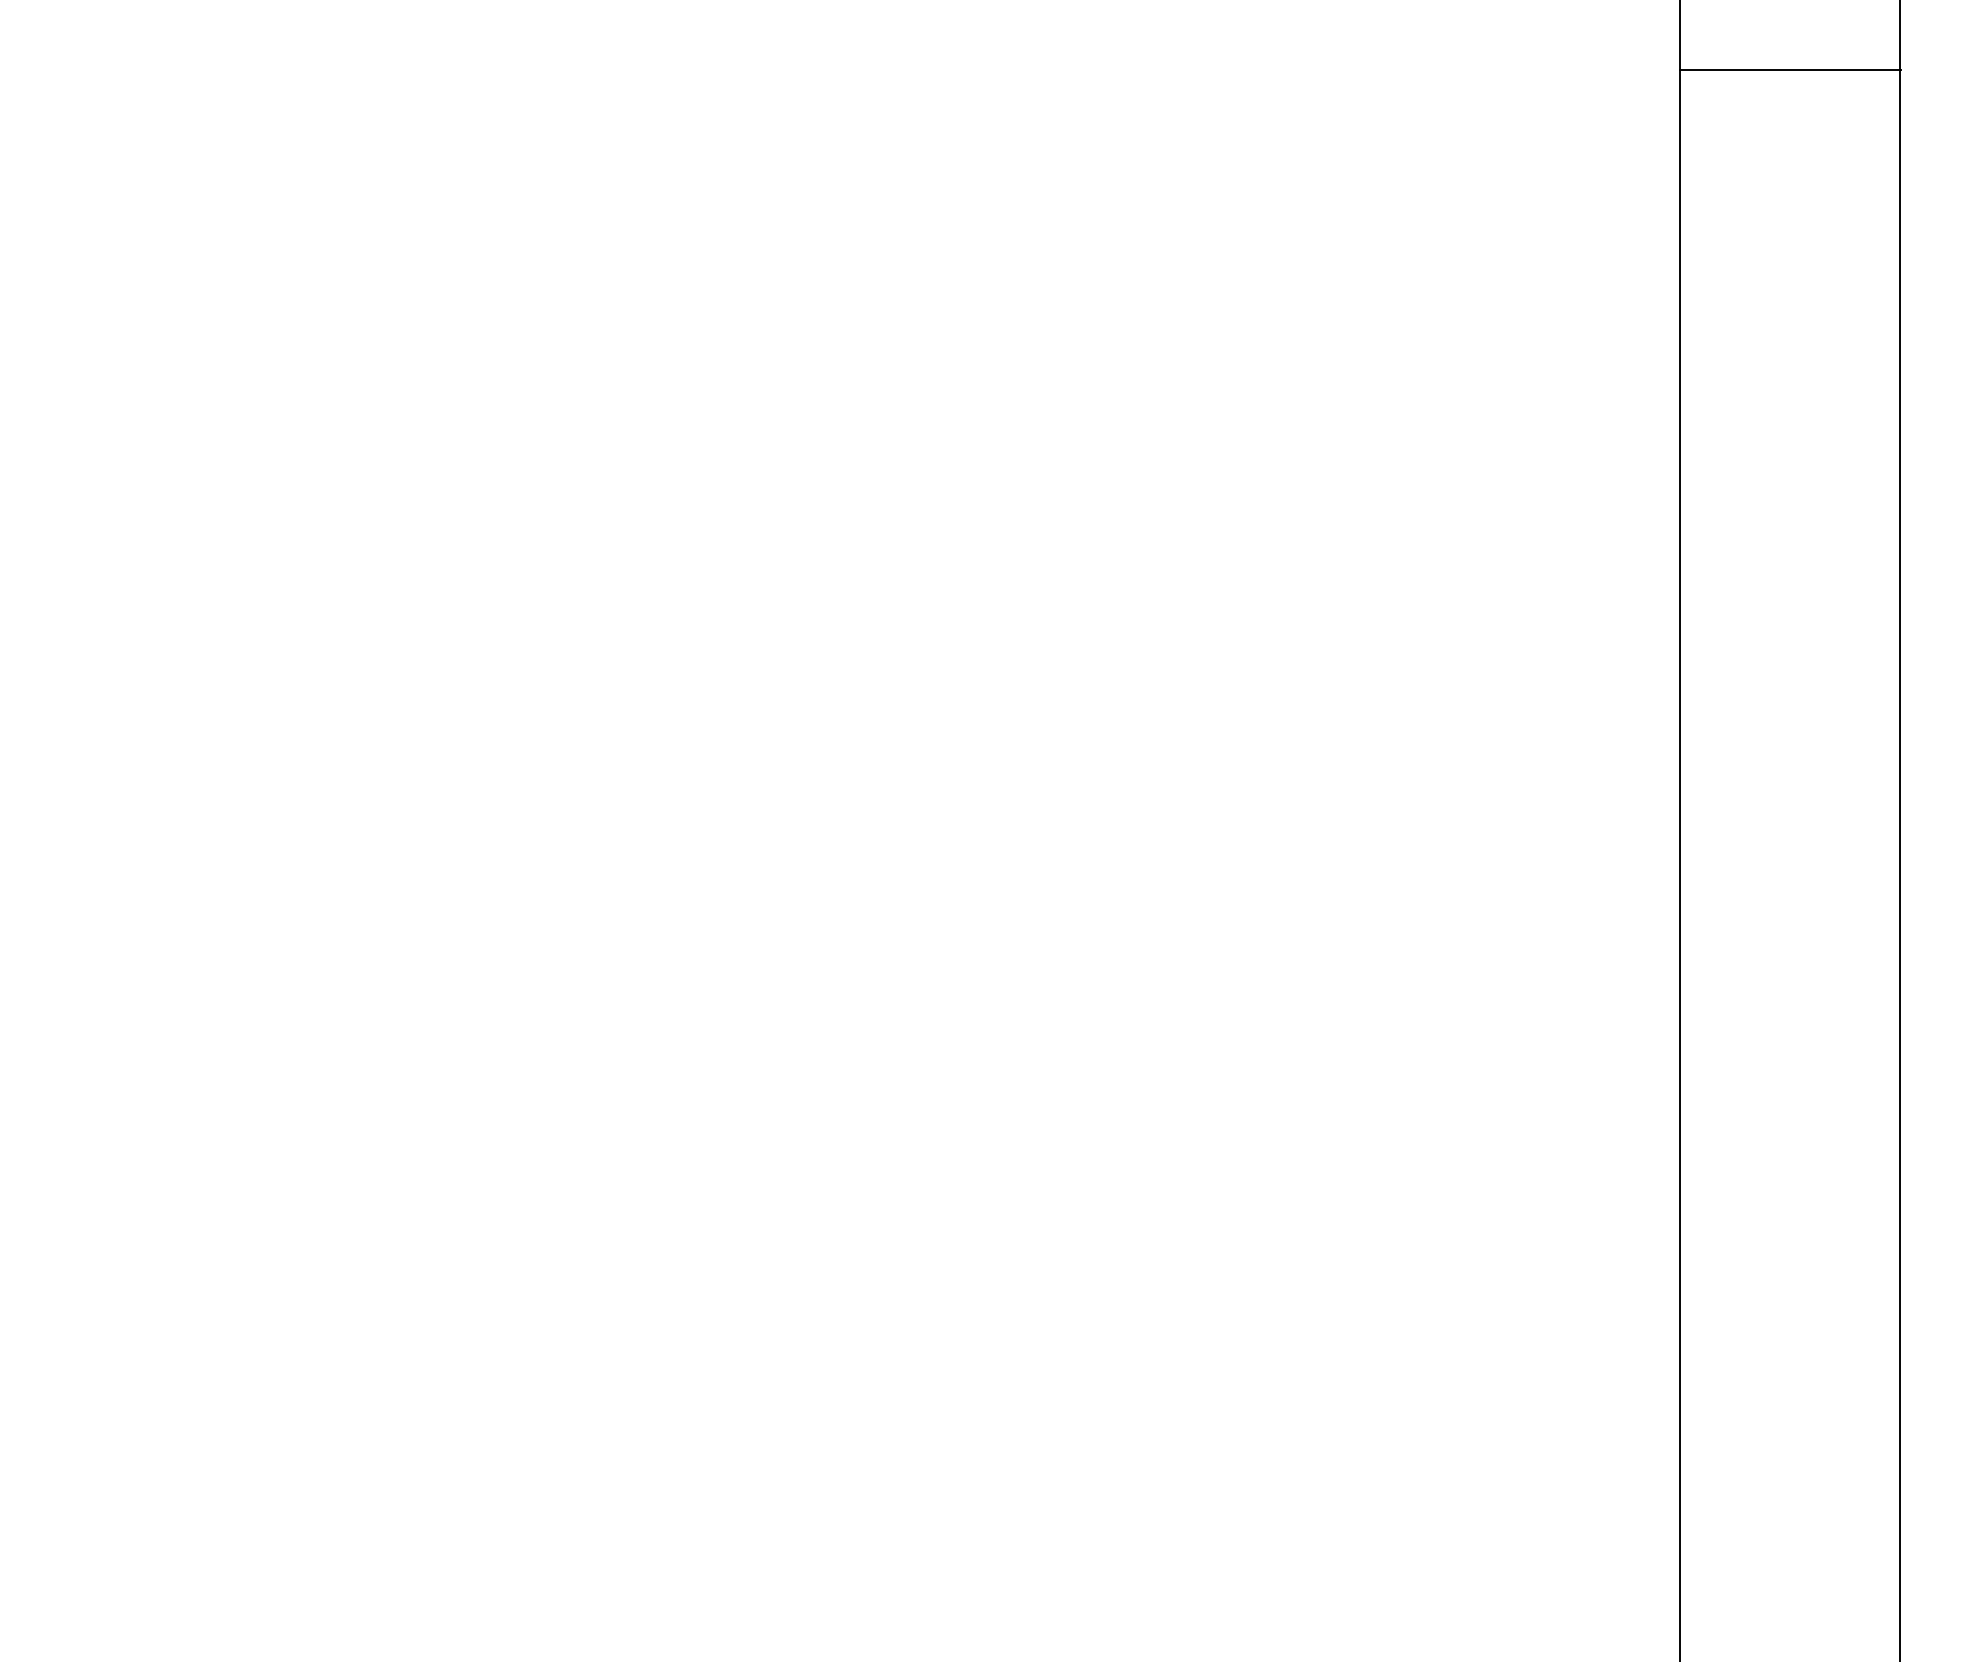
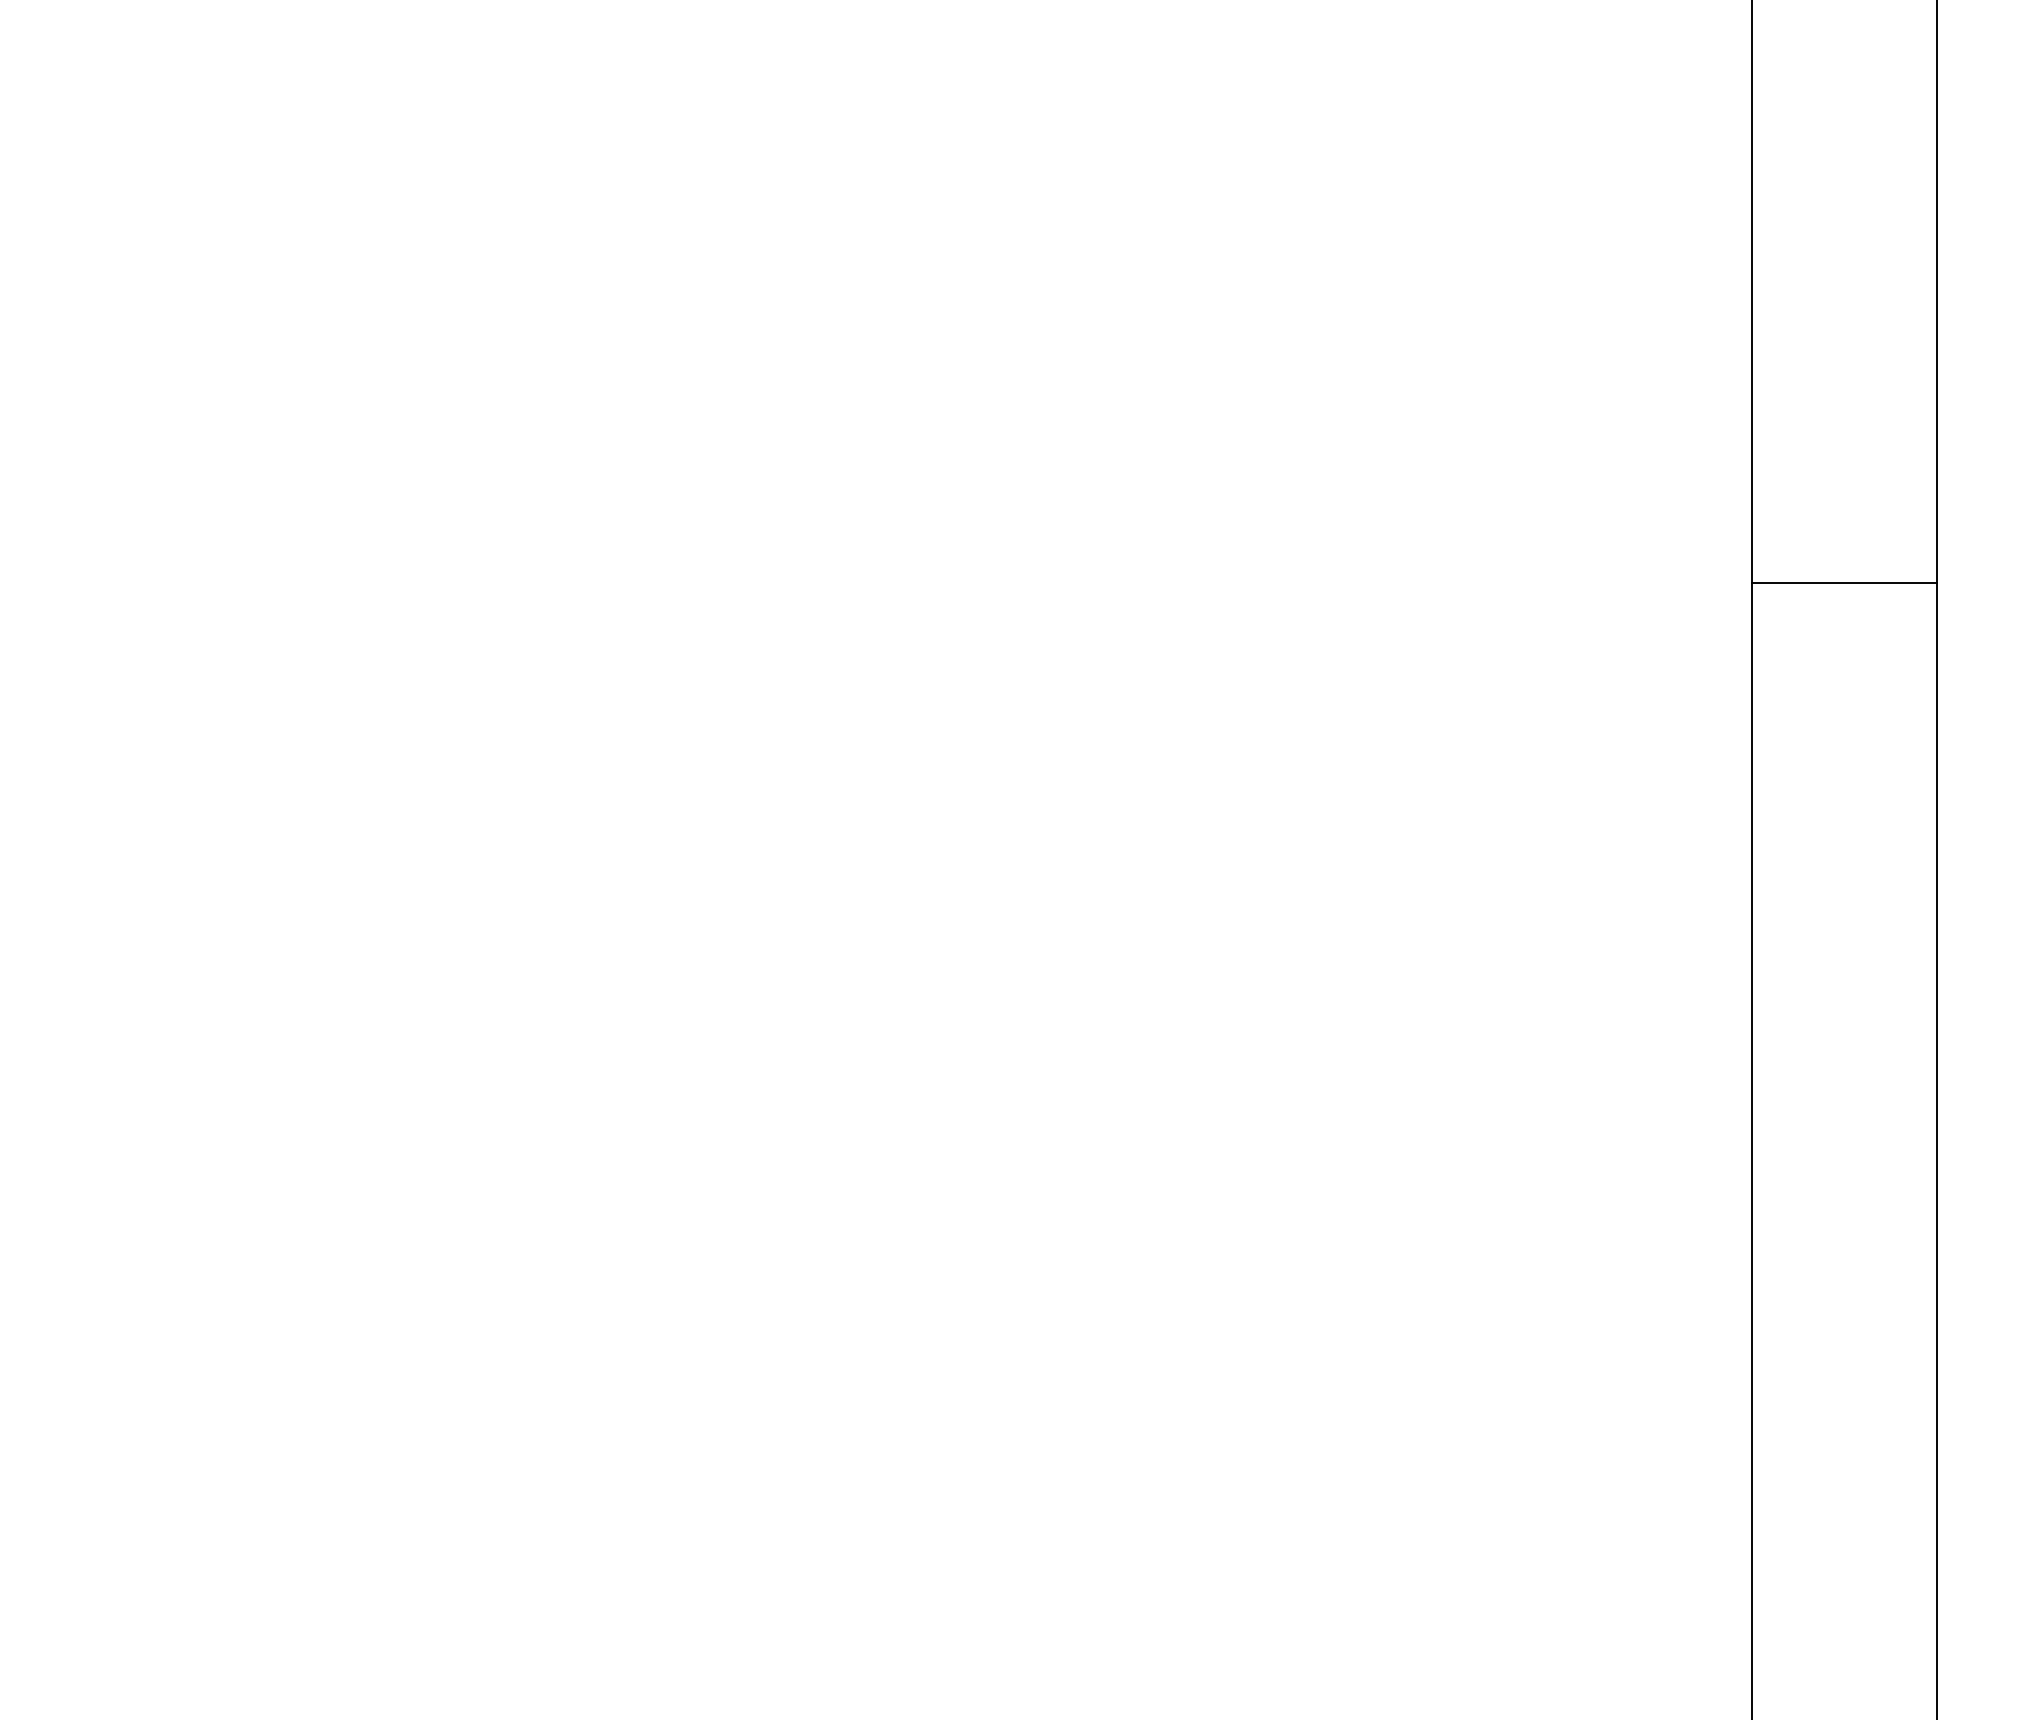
line: (1790, 69) -> (1844, 582), moved

